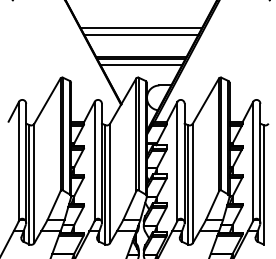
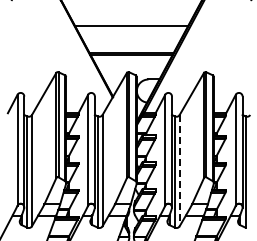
line: (141, 35) -> (131, 32), removed
line: (141, 65) -> (131, 60), removed
line: (192, 183) -> (179, 170), solid -> dashed

